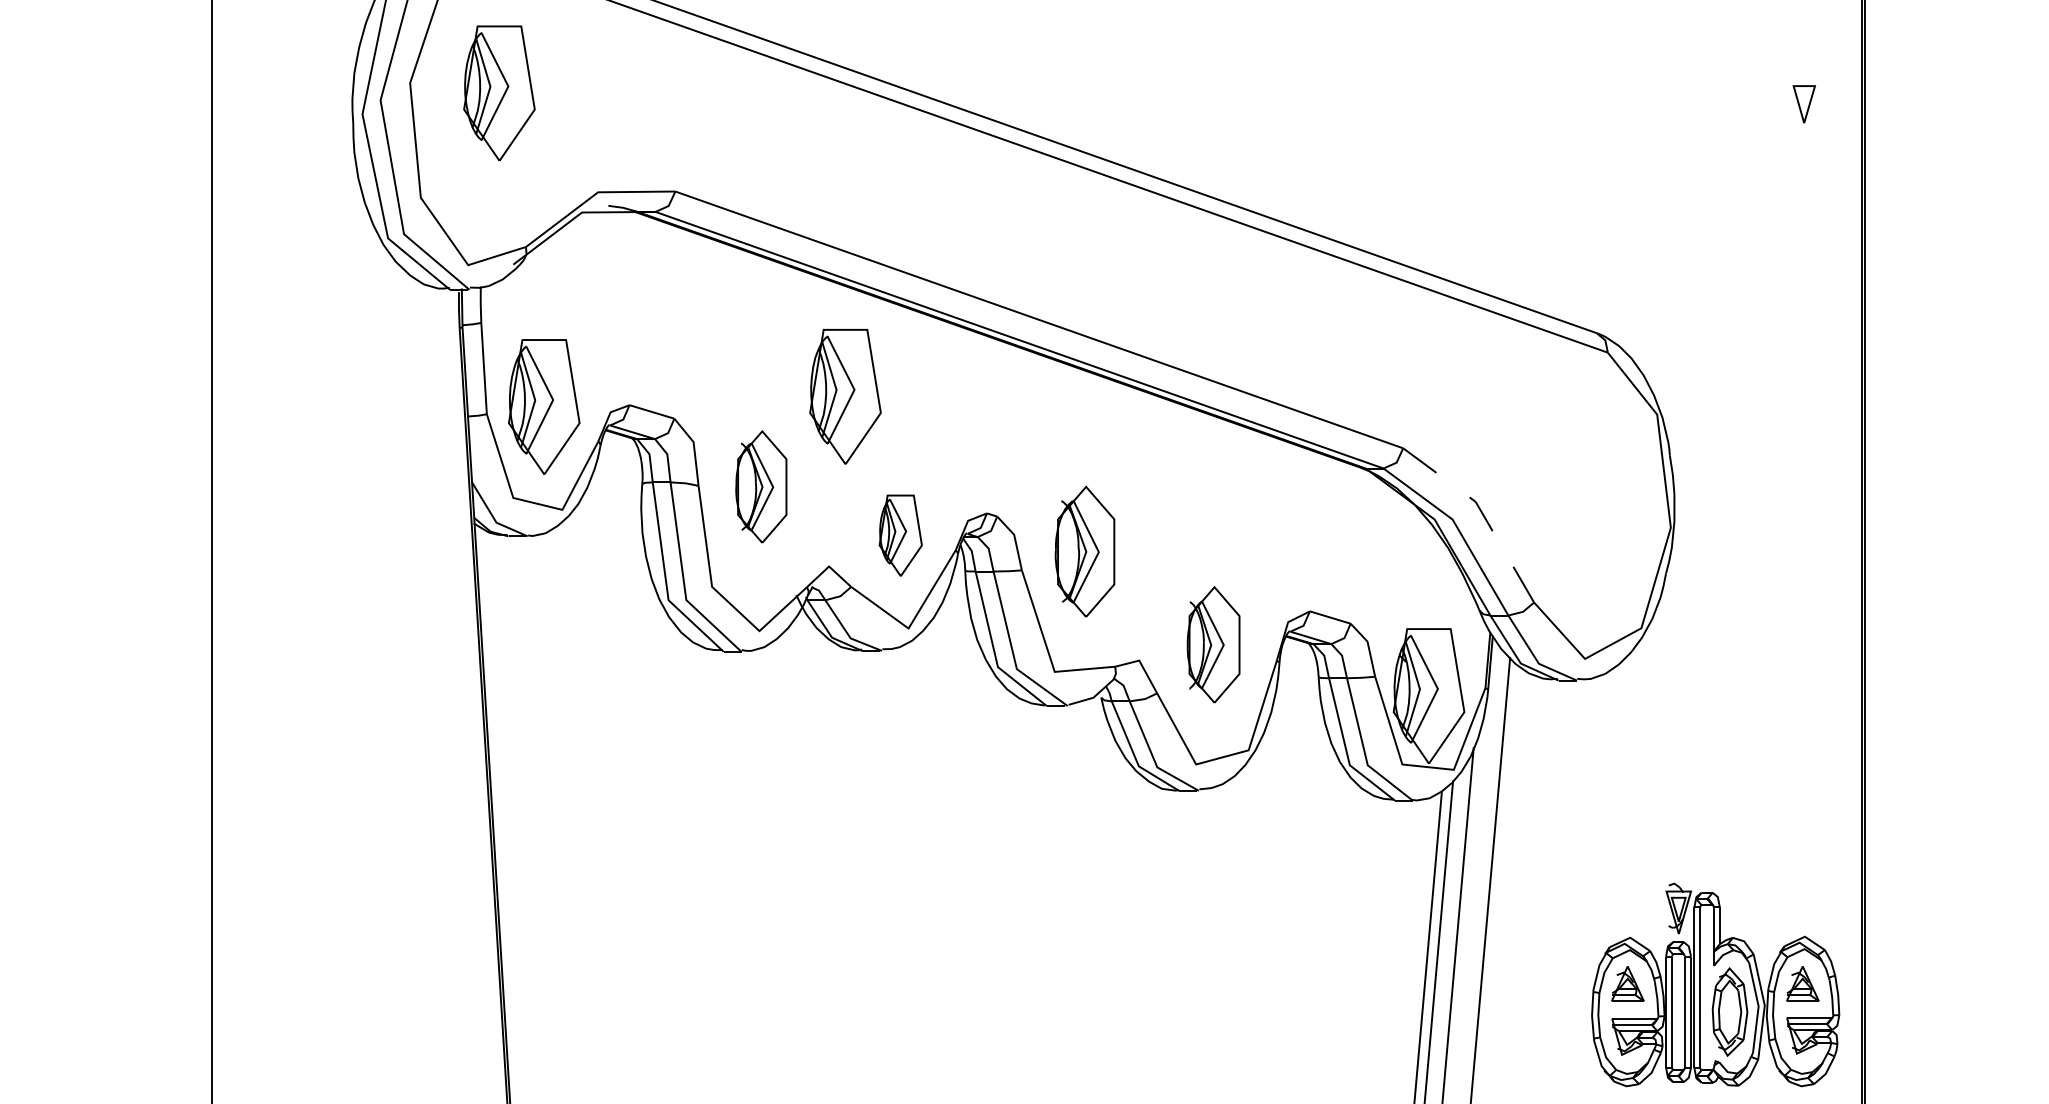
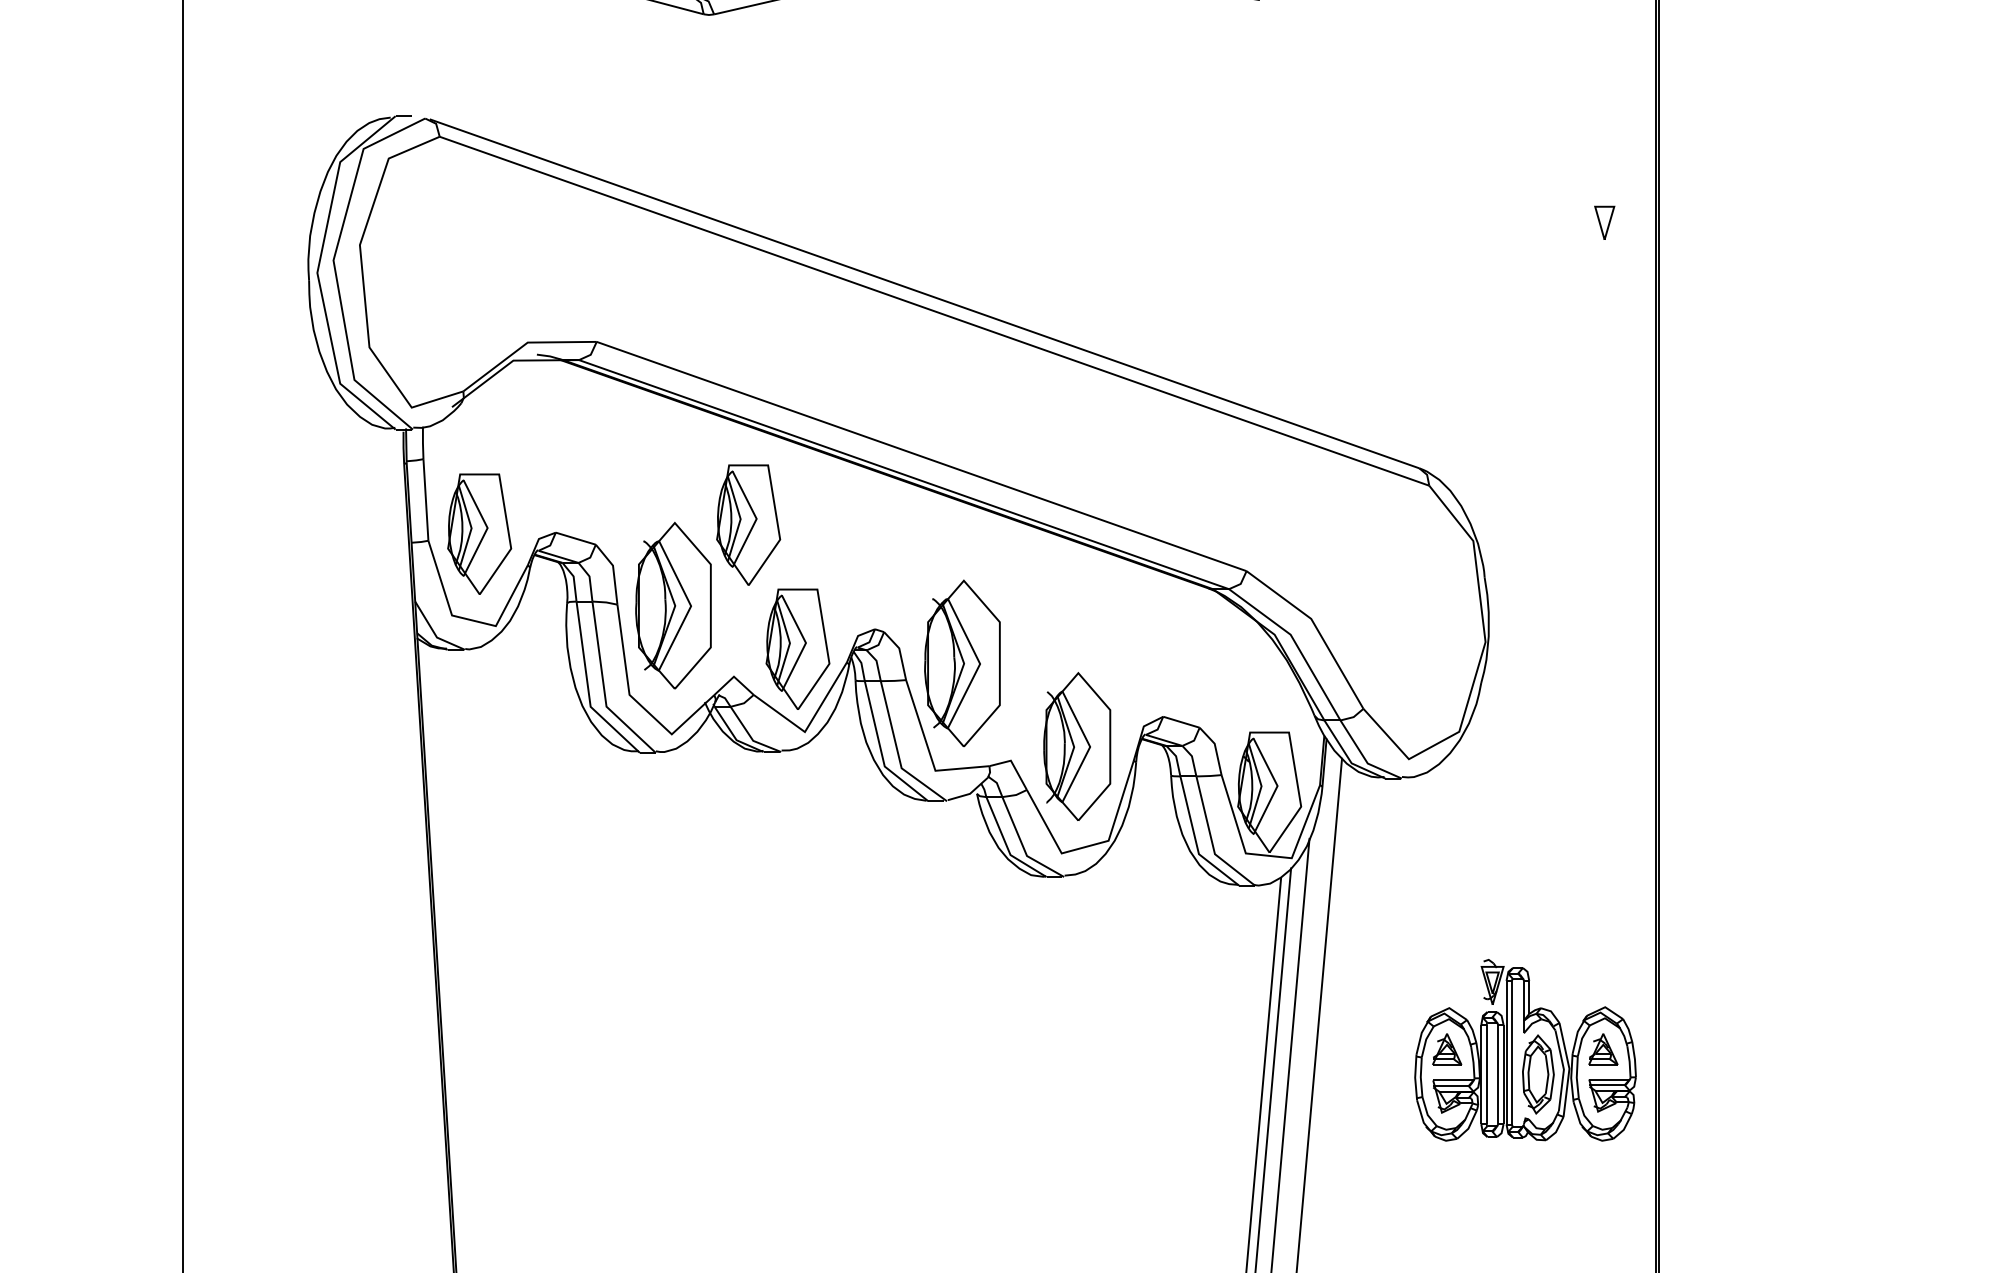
part: (499, 92) -> (439, 253), removed
part: (1804, 103) -> (1604, 222), moved
part: (761, 486) -> (673, 605), size x1.67
line: (1482, 513) -> (1317, 629), dashed -> solid
part: (900, 534) -> (797, 648), size x1.67
part: (1085, 551) -> (962, 663), size x1.43
part: (1213, 644) -> (1077, 746), size x1.43

